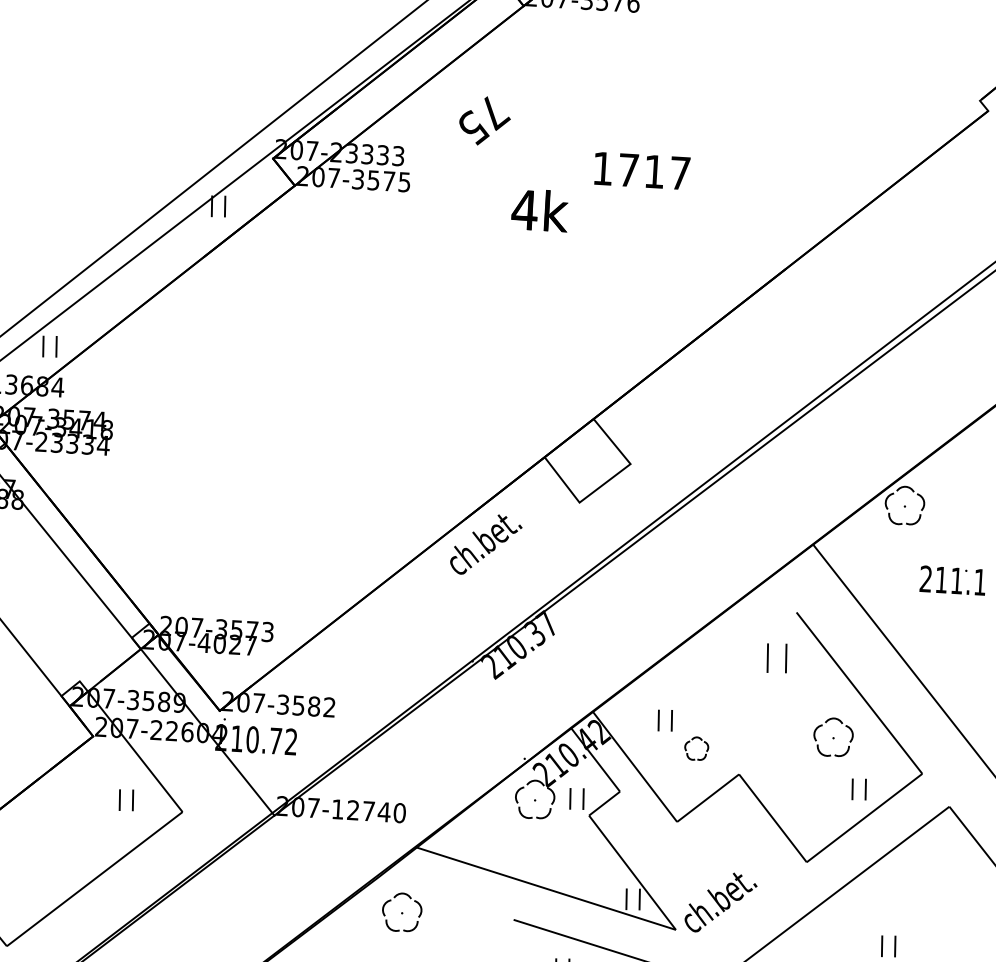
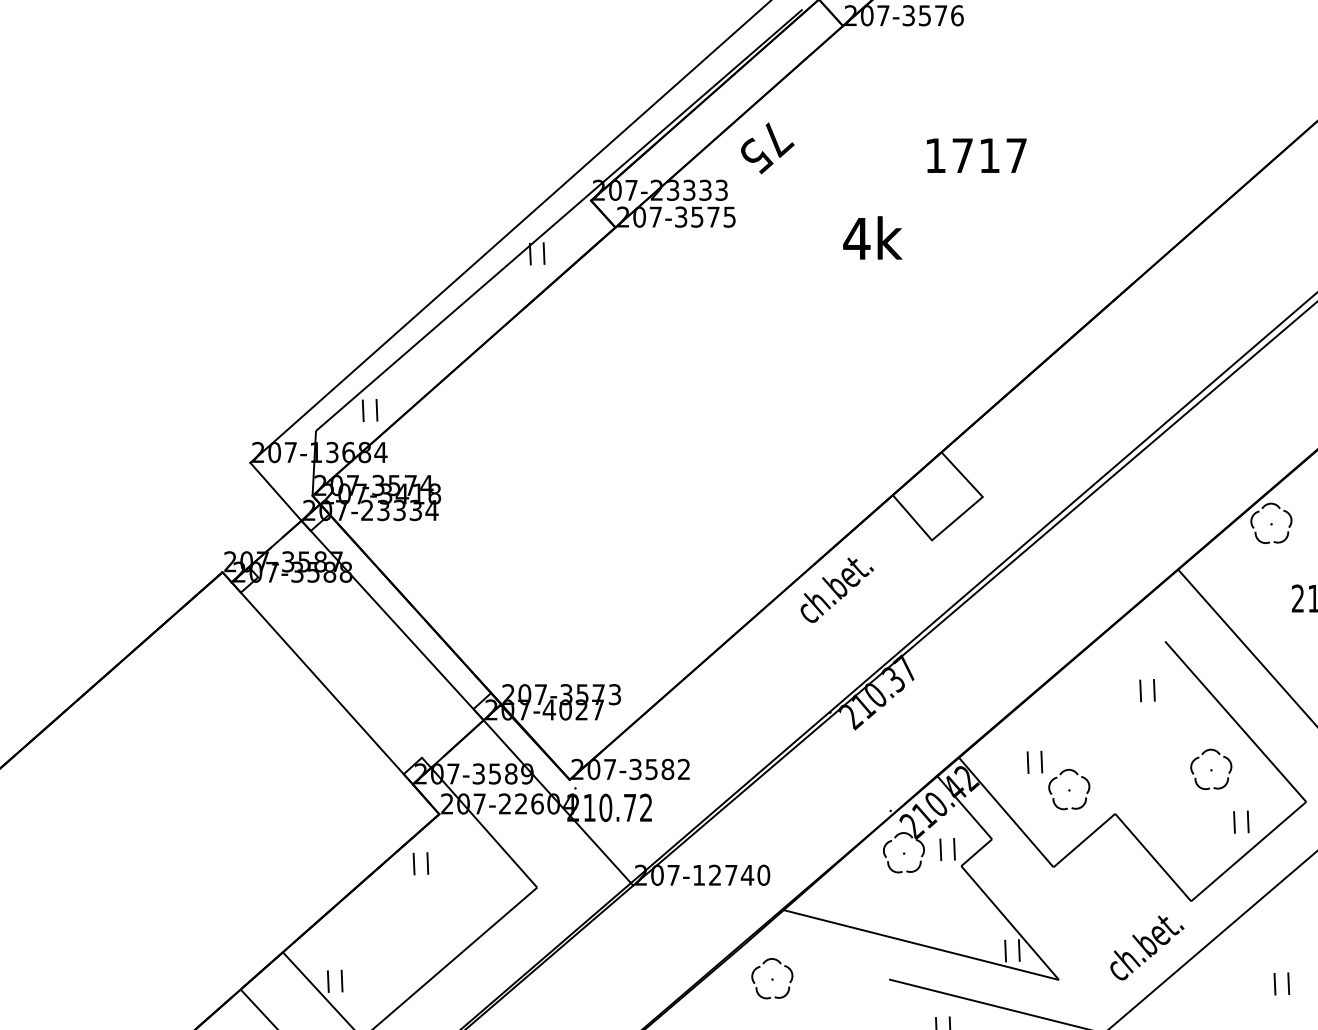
text: (484, 121) -> (767, 148), moved
text: (641, 170) -> (976, 155), moved
part: (776, 658) -> (1147, 690), size x0.71
part: (696, 748) -> (1069, 789), size x1.67
part: (126, 799) -> (420, 863), moved
text: (721, 902) -> (1147, 947), moved

